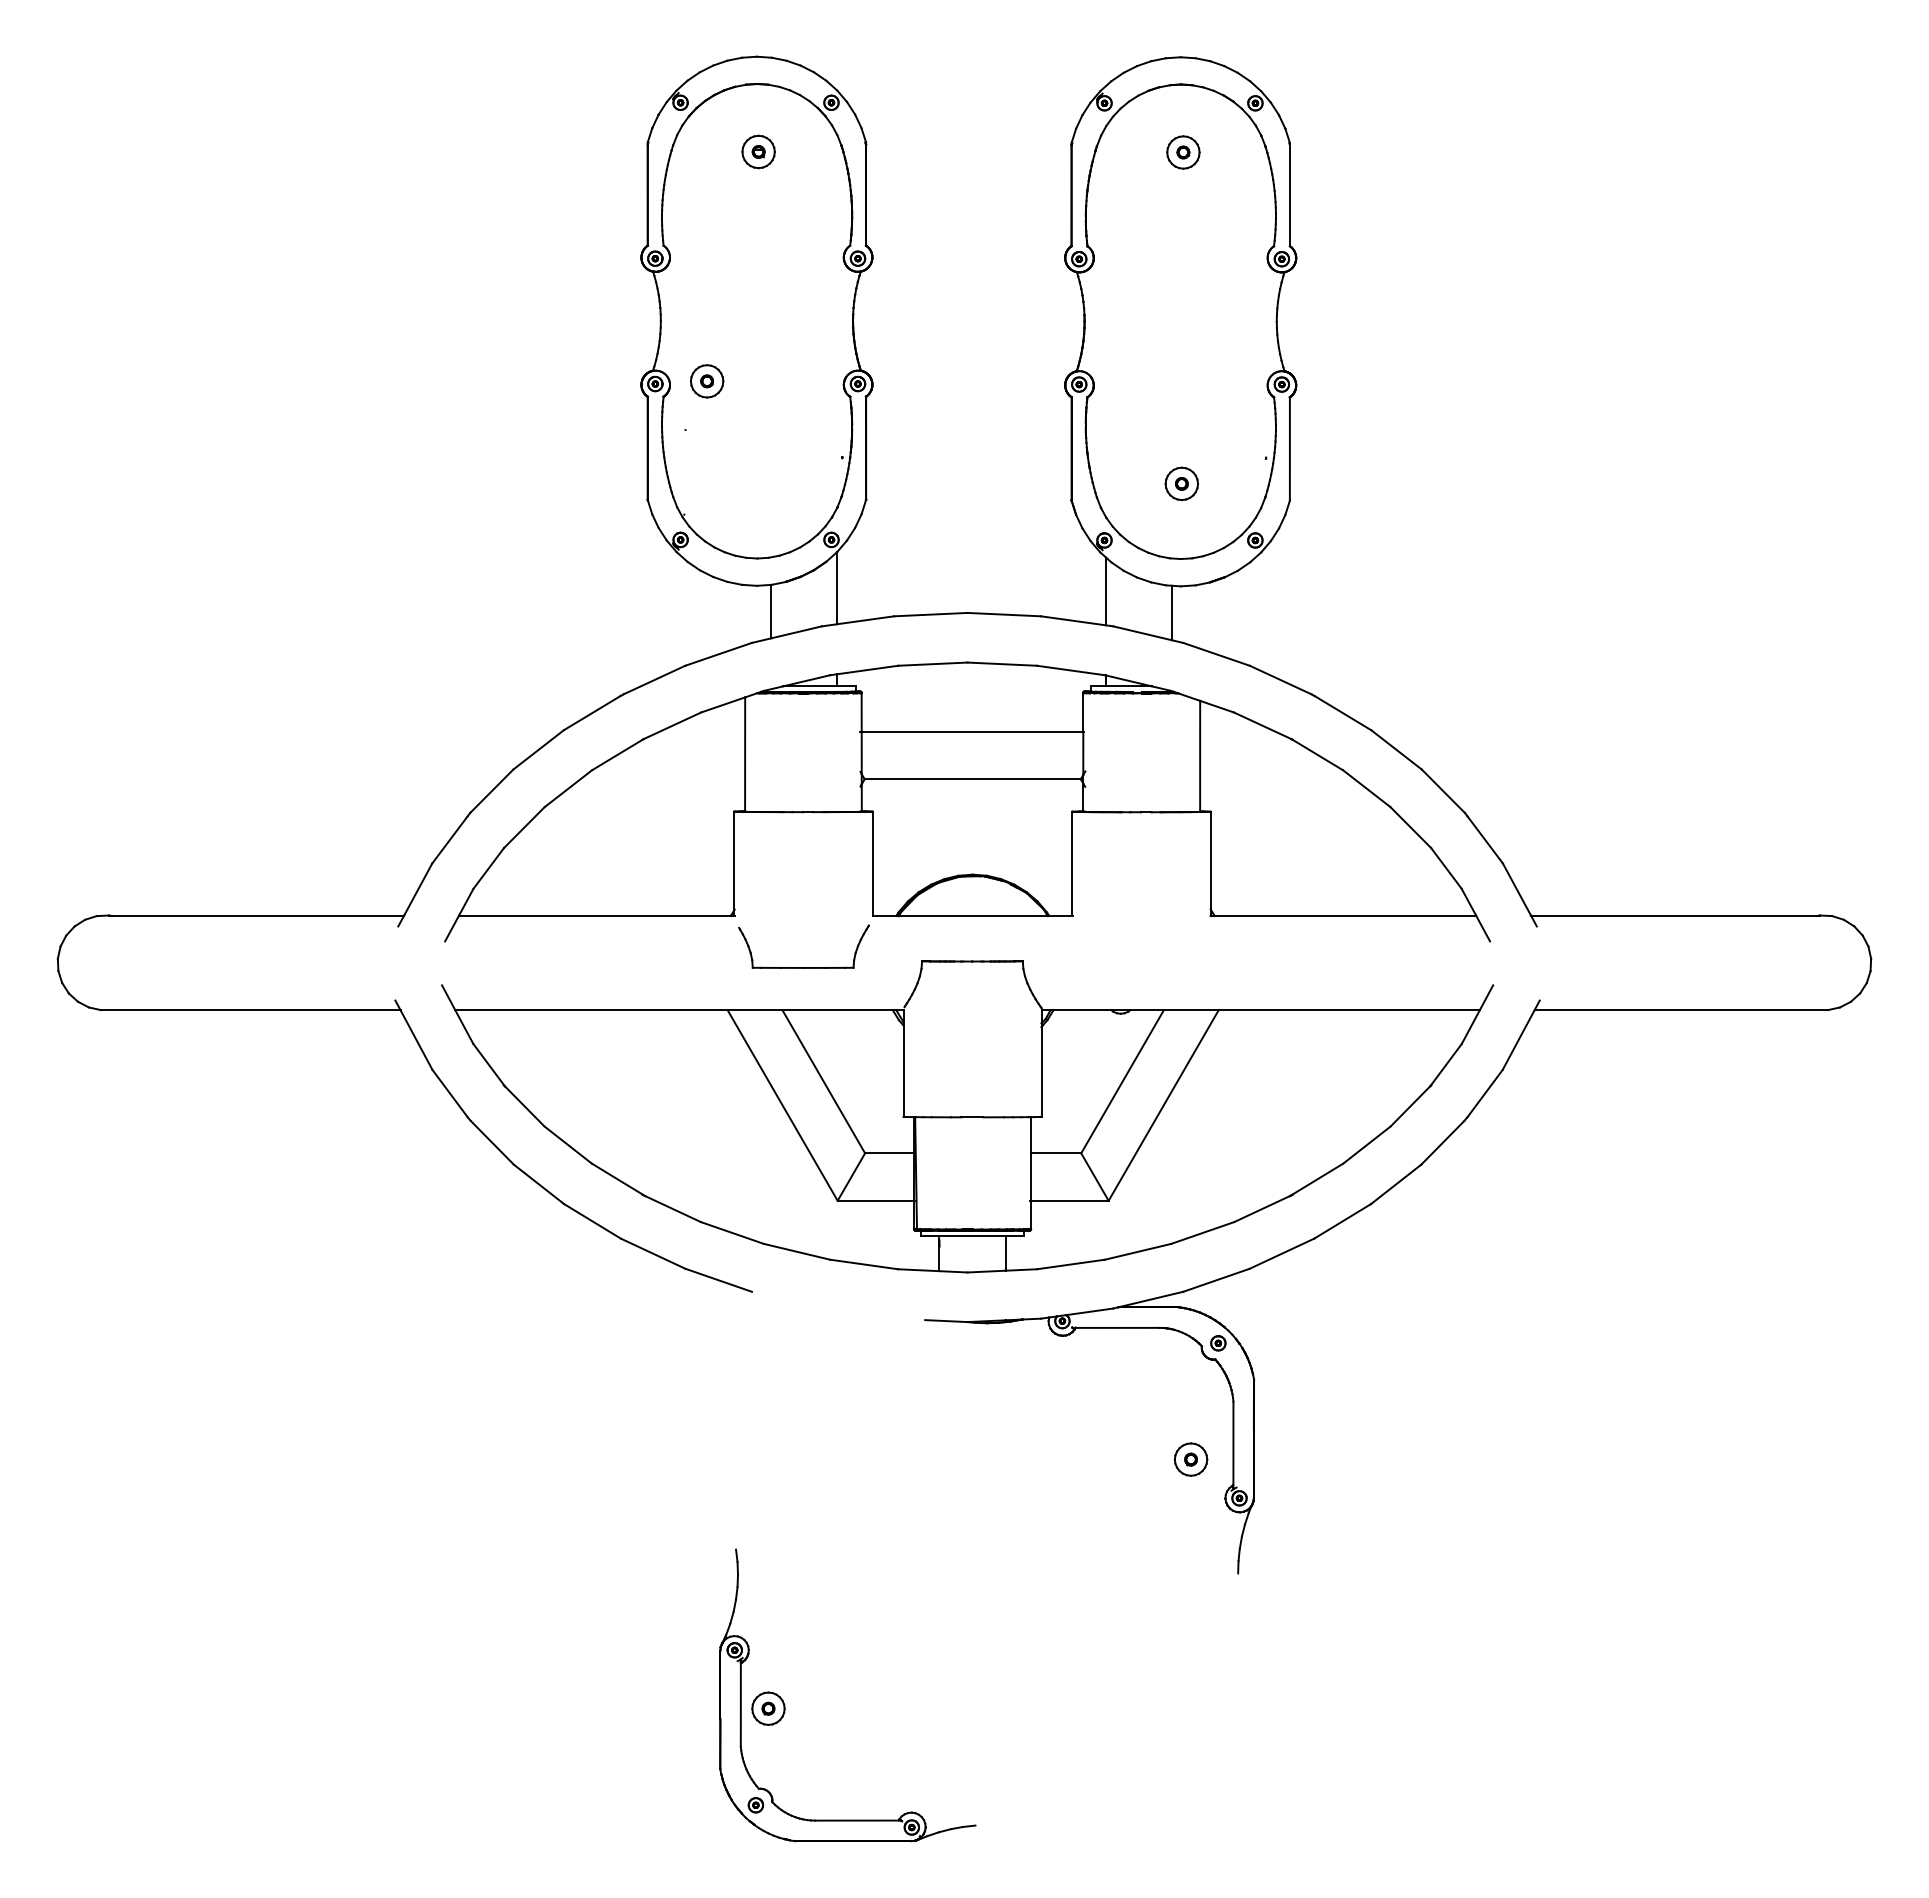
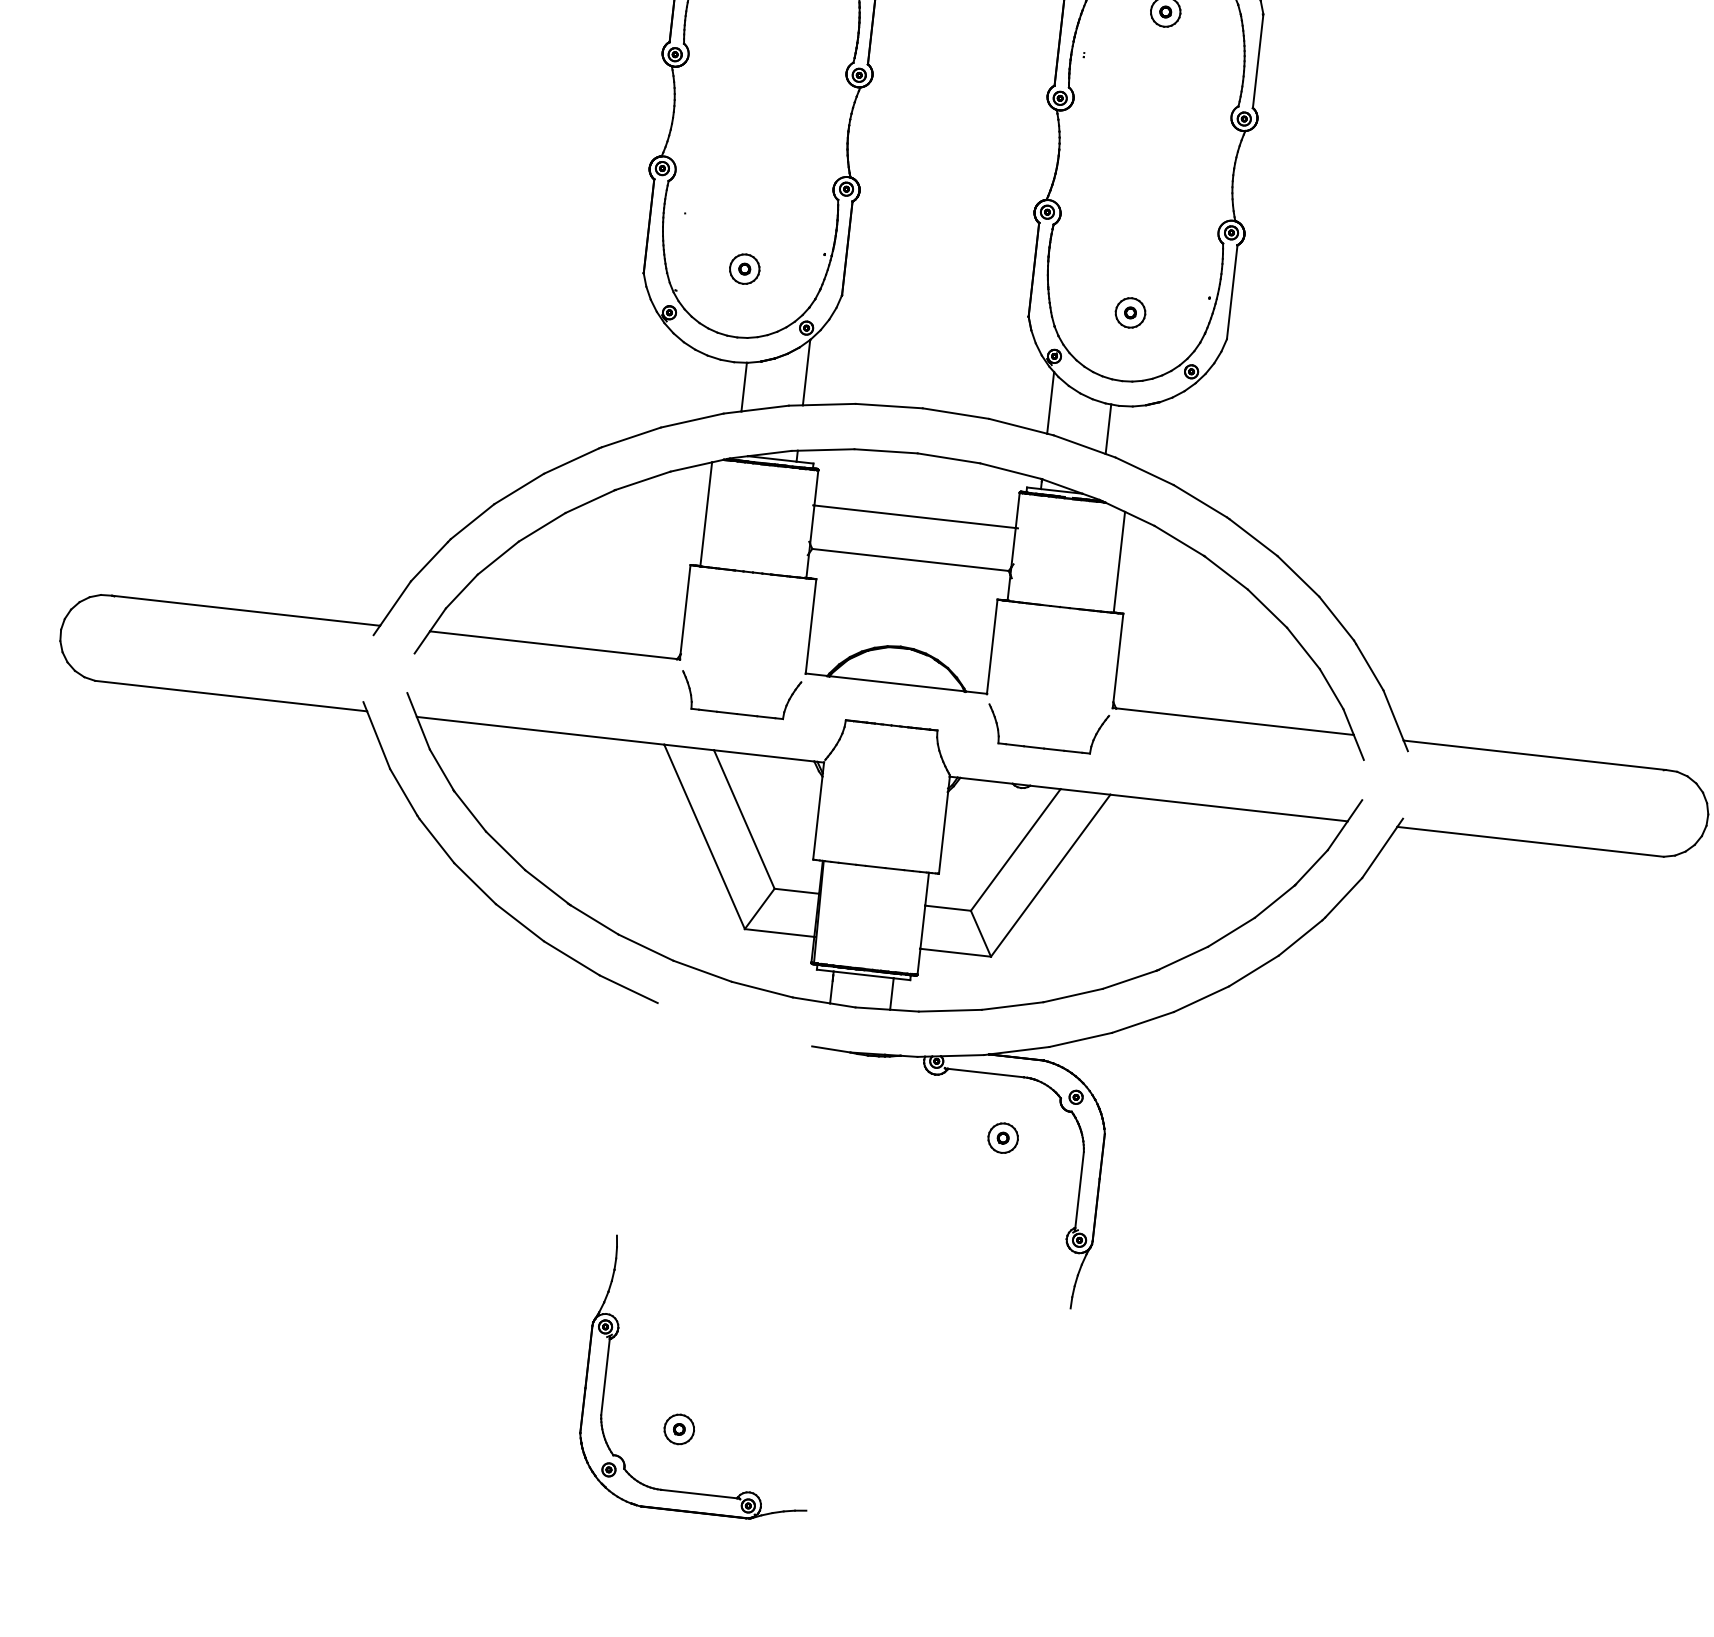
part: (707, 381) -> (745, 269), moved
part: (1141, 967) -> (1044, 748), added
part: (1190, 1459) -> (1002, 1138), moved
part: (768, 1708) -> (679, 1429), moved

